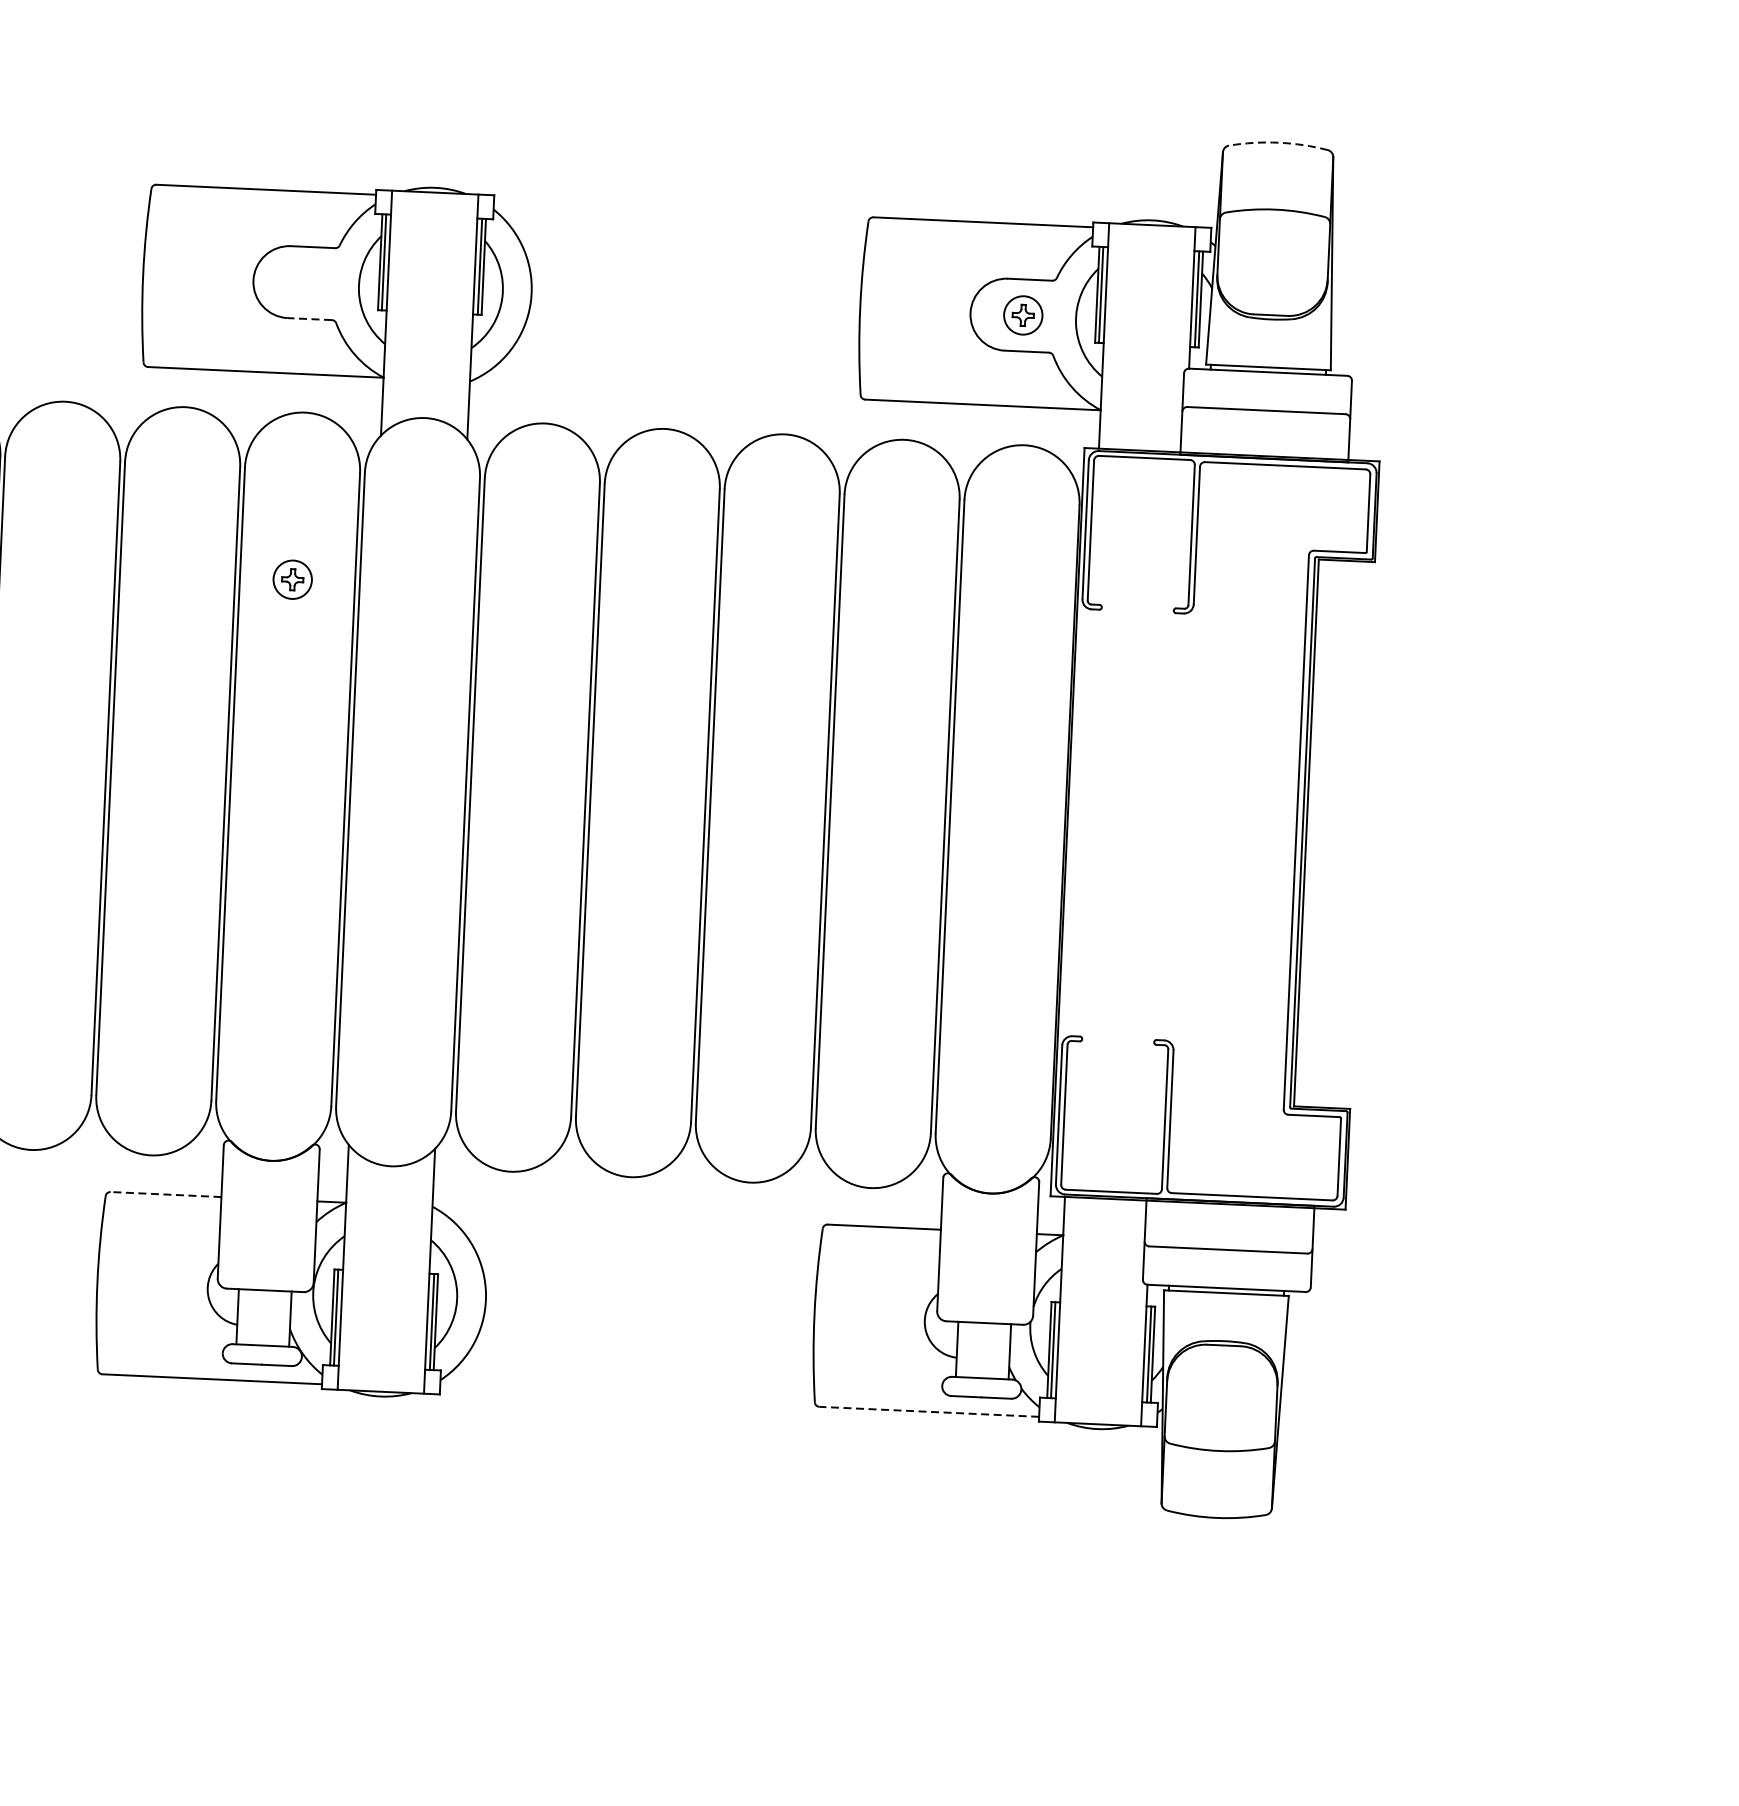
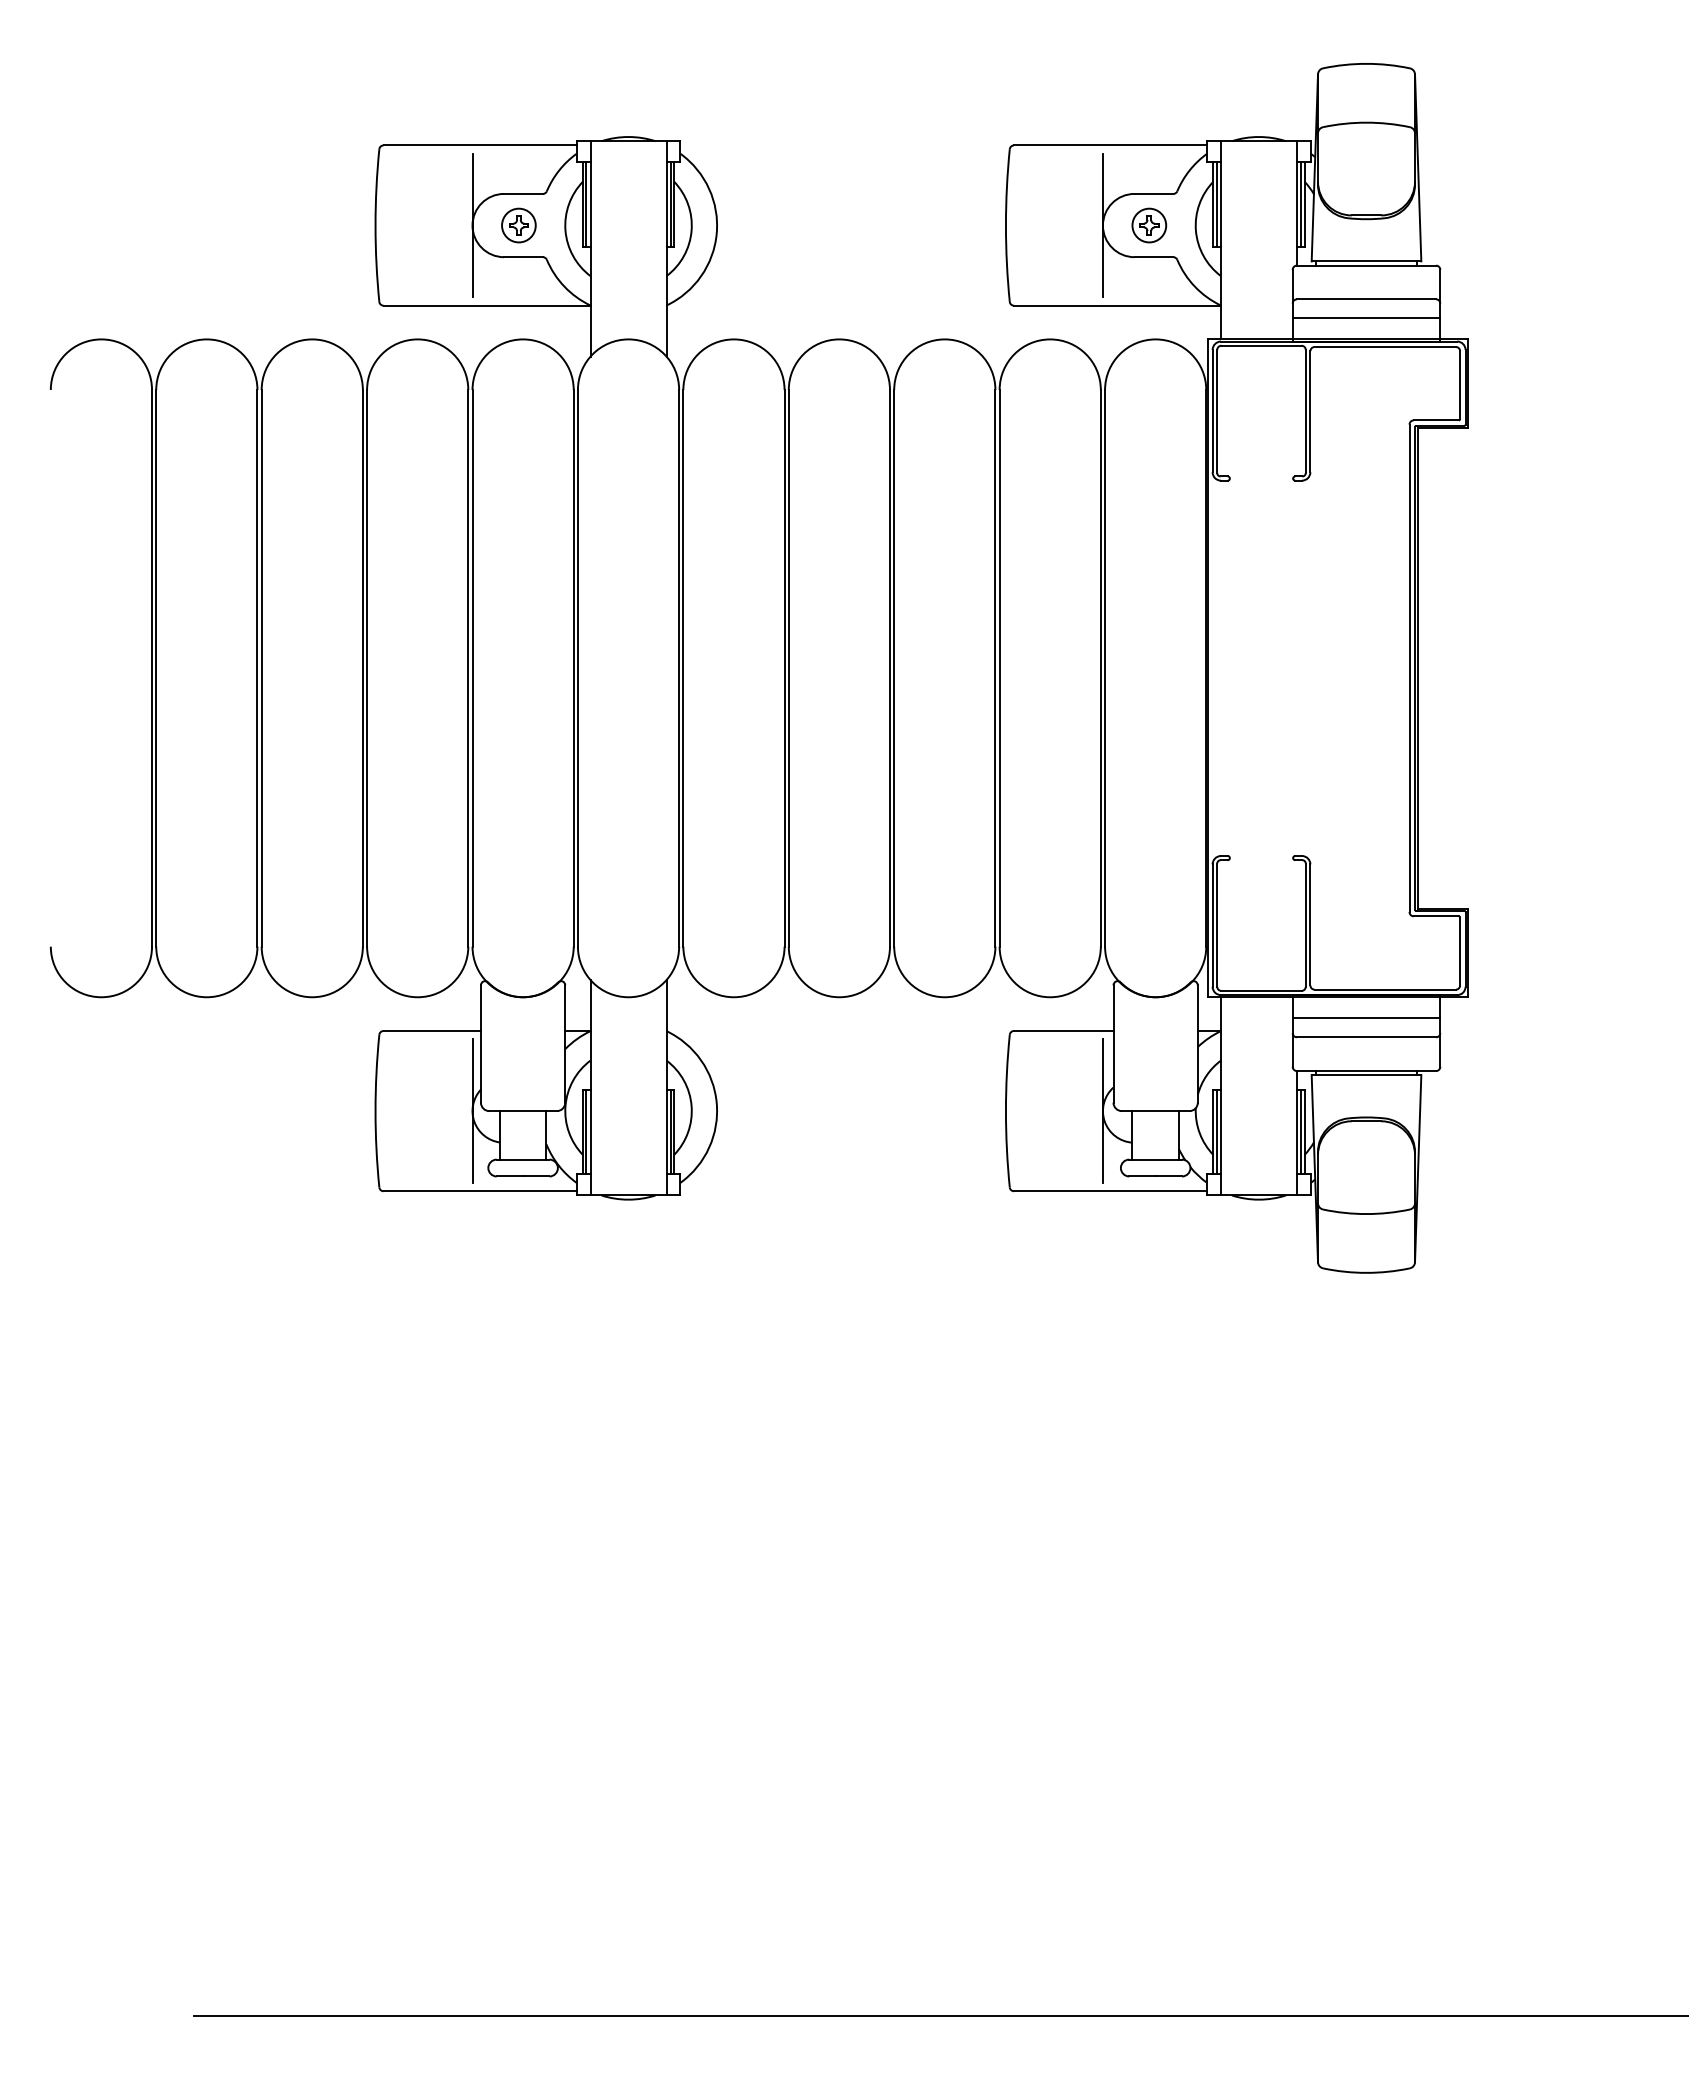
arc: (1278, 142) -> (1366, 63), dashed -> solid
line: (253, 280) -> (472, 225), added
line: (970, 312) -> (1102, 225), added
line: (309, 319) -> (523, 257), dashed -> solid
line: (1265, 432) -> (1366, 318), added
part: (292, 579) -> (518, 225), moved
line: (166, 1195) -> (432, 1031), dashed -> solid
line: (1229, 1228) -> (1366, 1018), added
line: (207, 1287) -> (472, 1110), added
line: (924, 1319) -> (1102, 1110), added
line: (929, 1412) -> (1110, 1191), dashed -> solid

